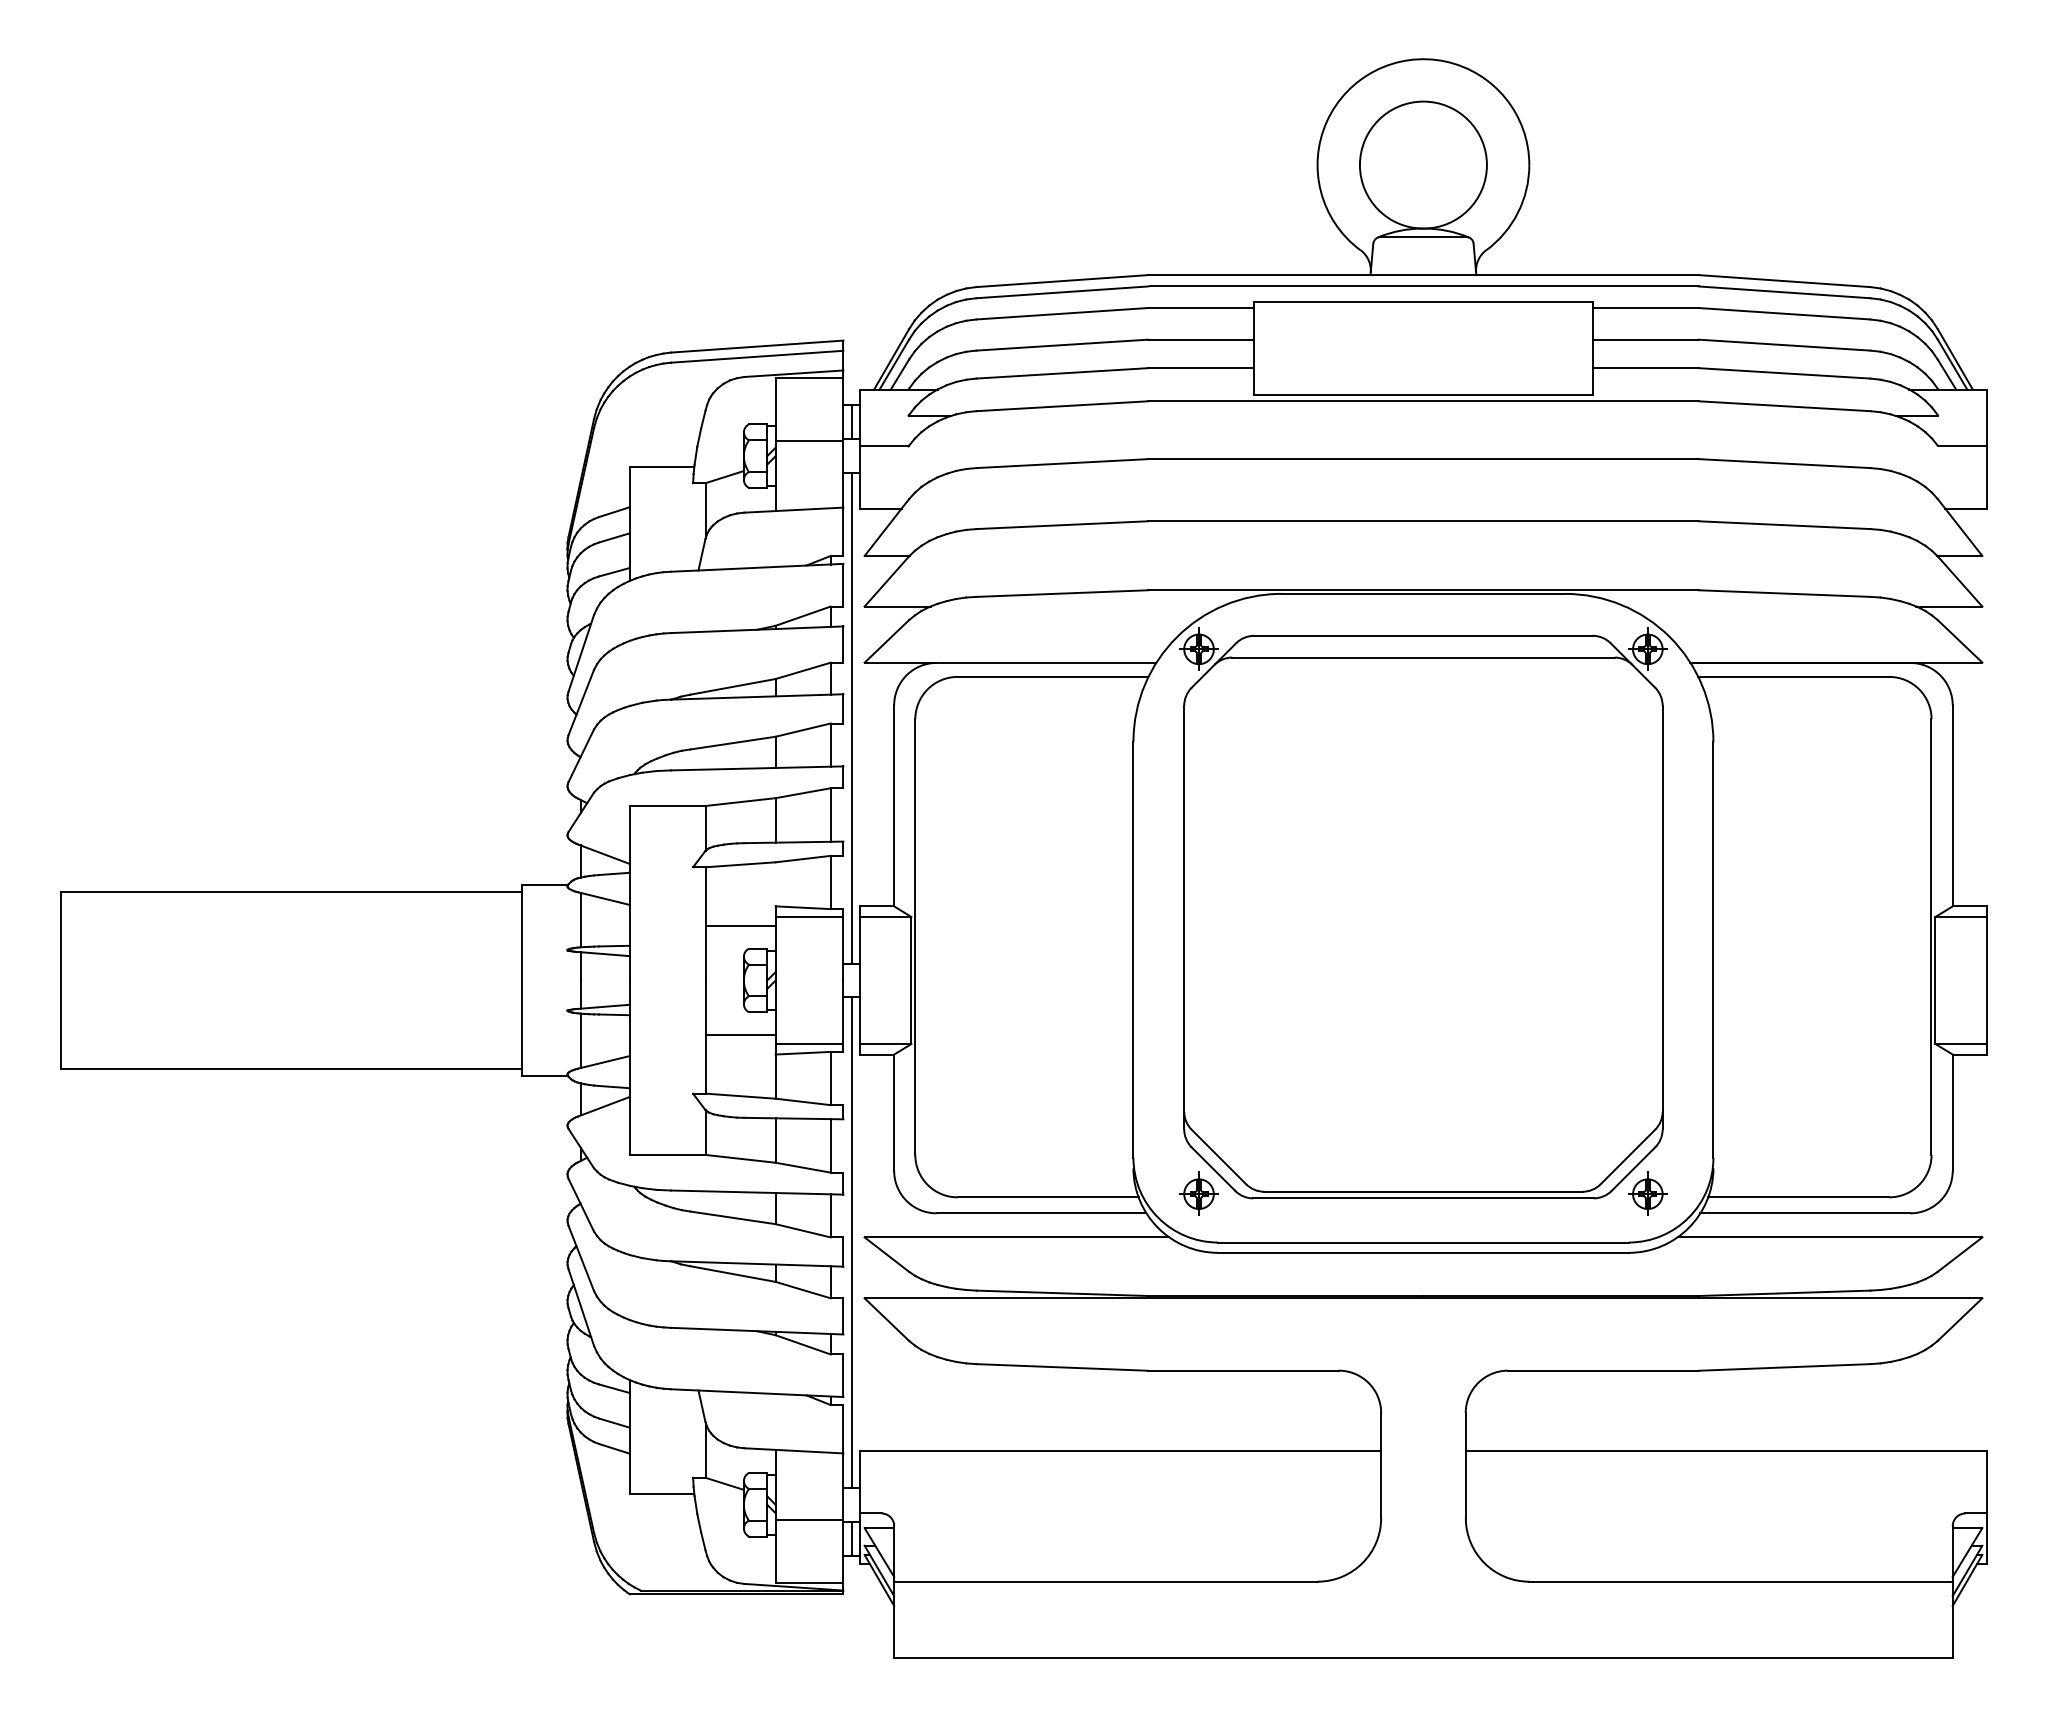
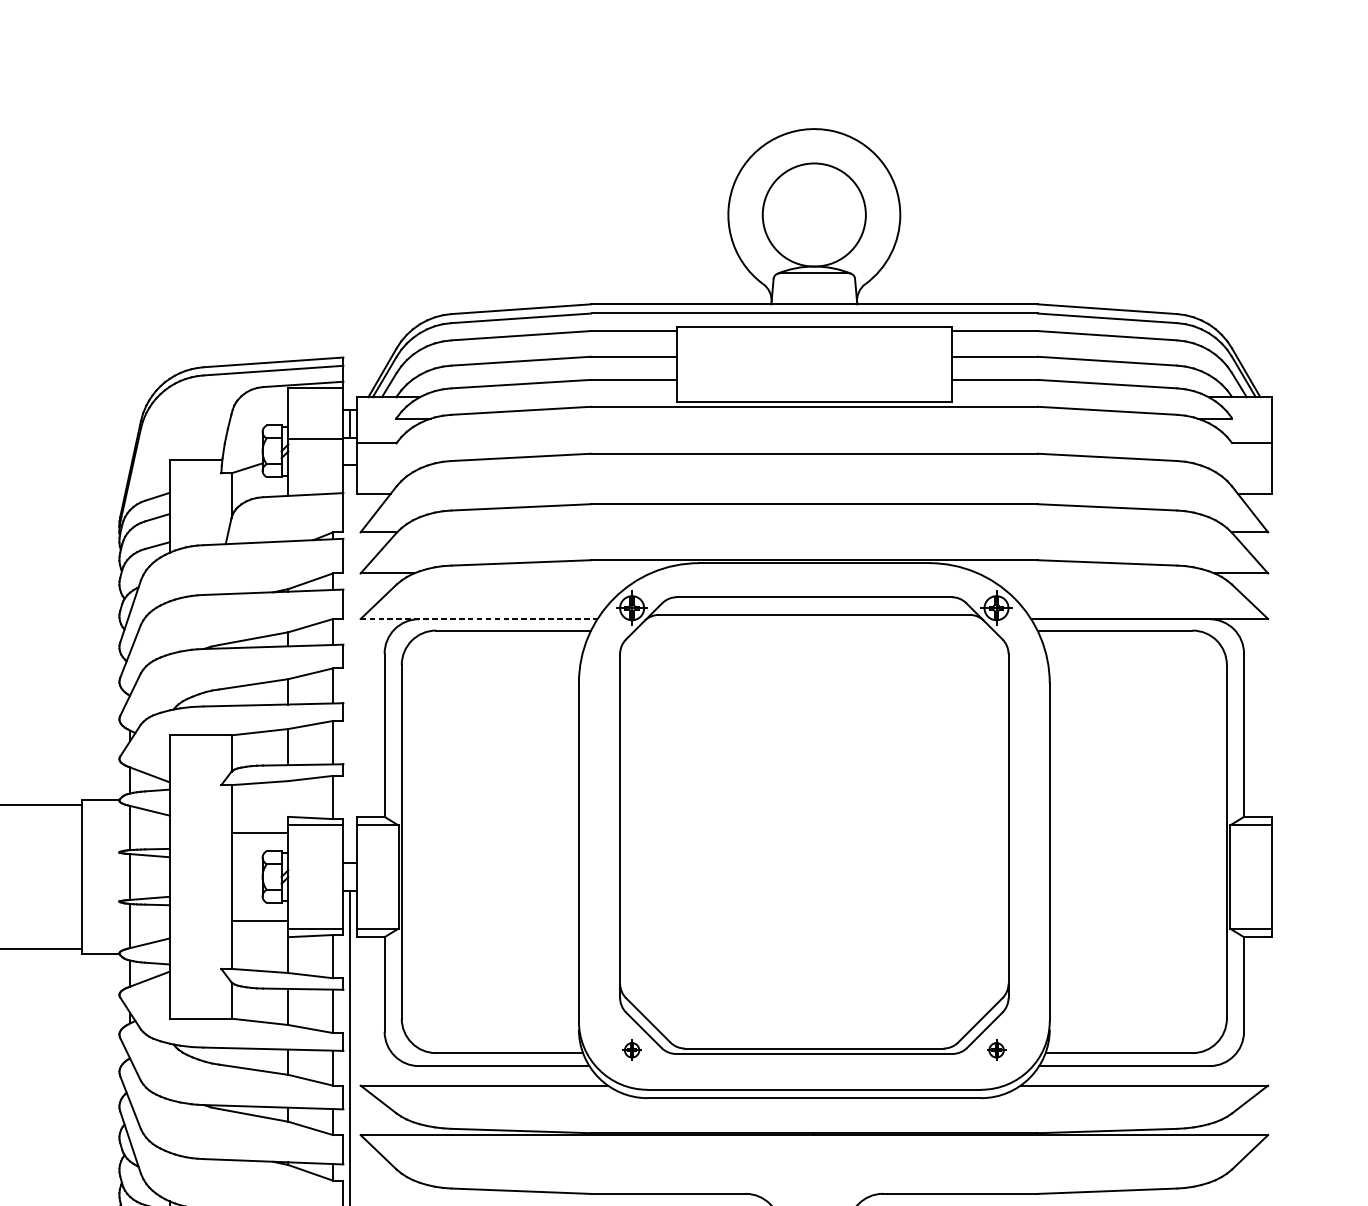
line: (1010, 662) -> (479, 618), solid -> dashed
line: (851, 718) -> (349, 664), removed
part: (1198, 1193) -> (631, 1049), size x0.6
part: (1647, 1193) -> (996, 1049), size x0.6

